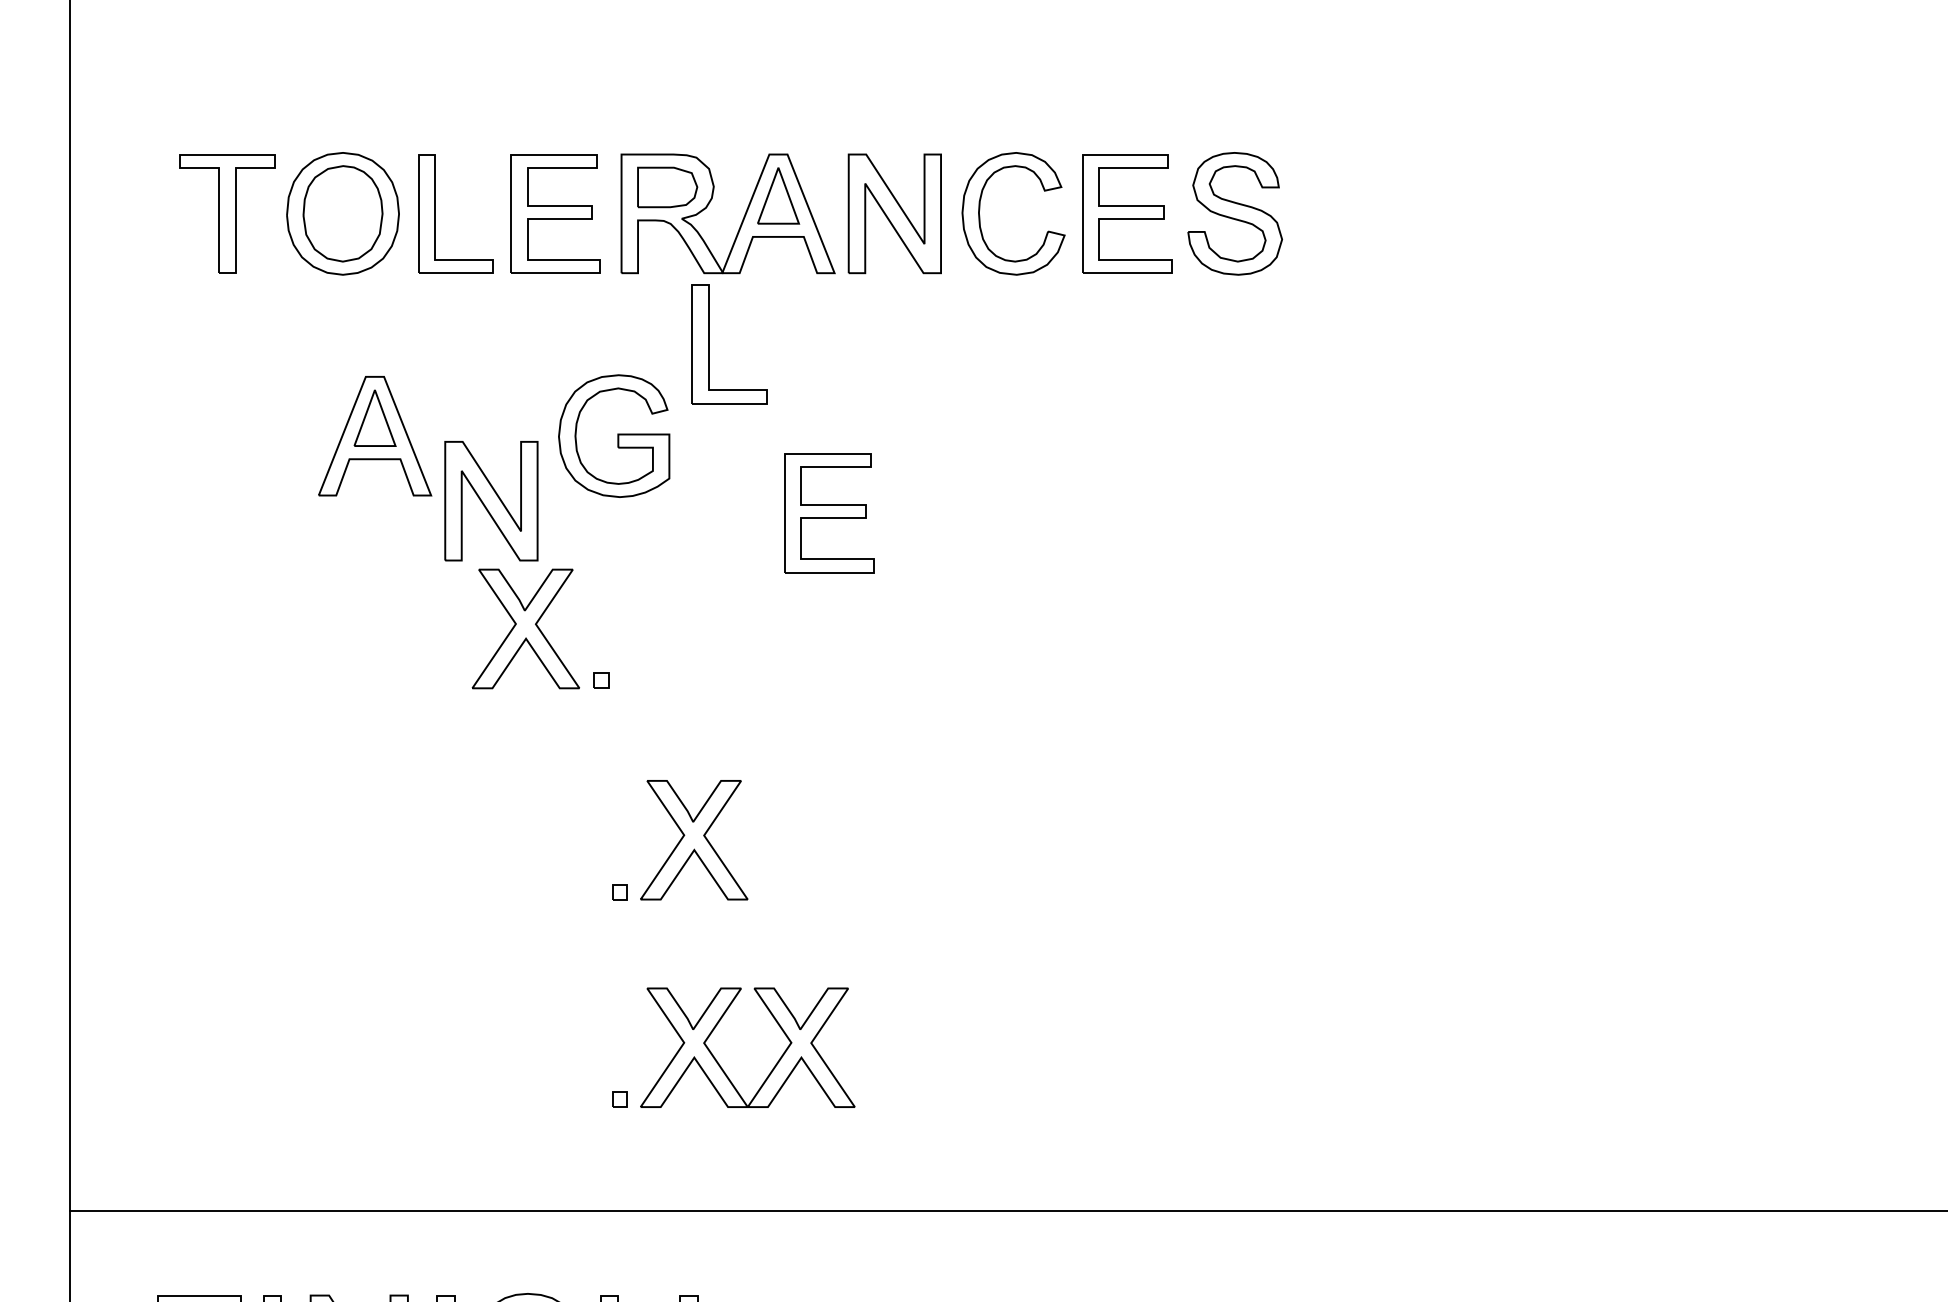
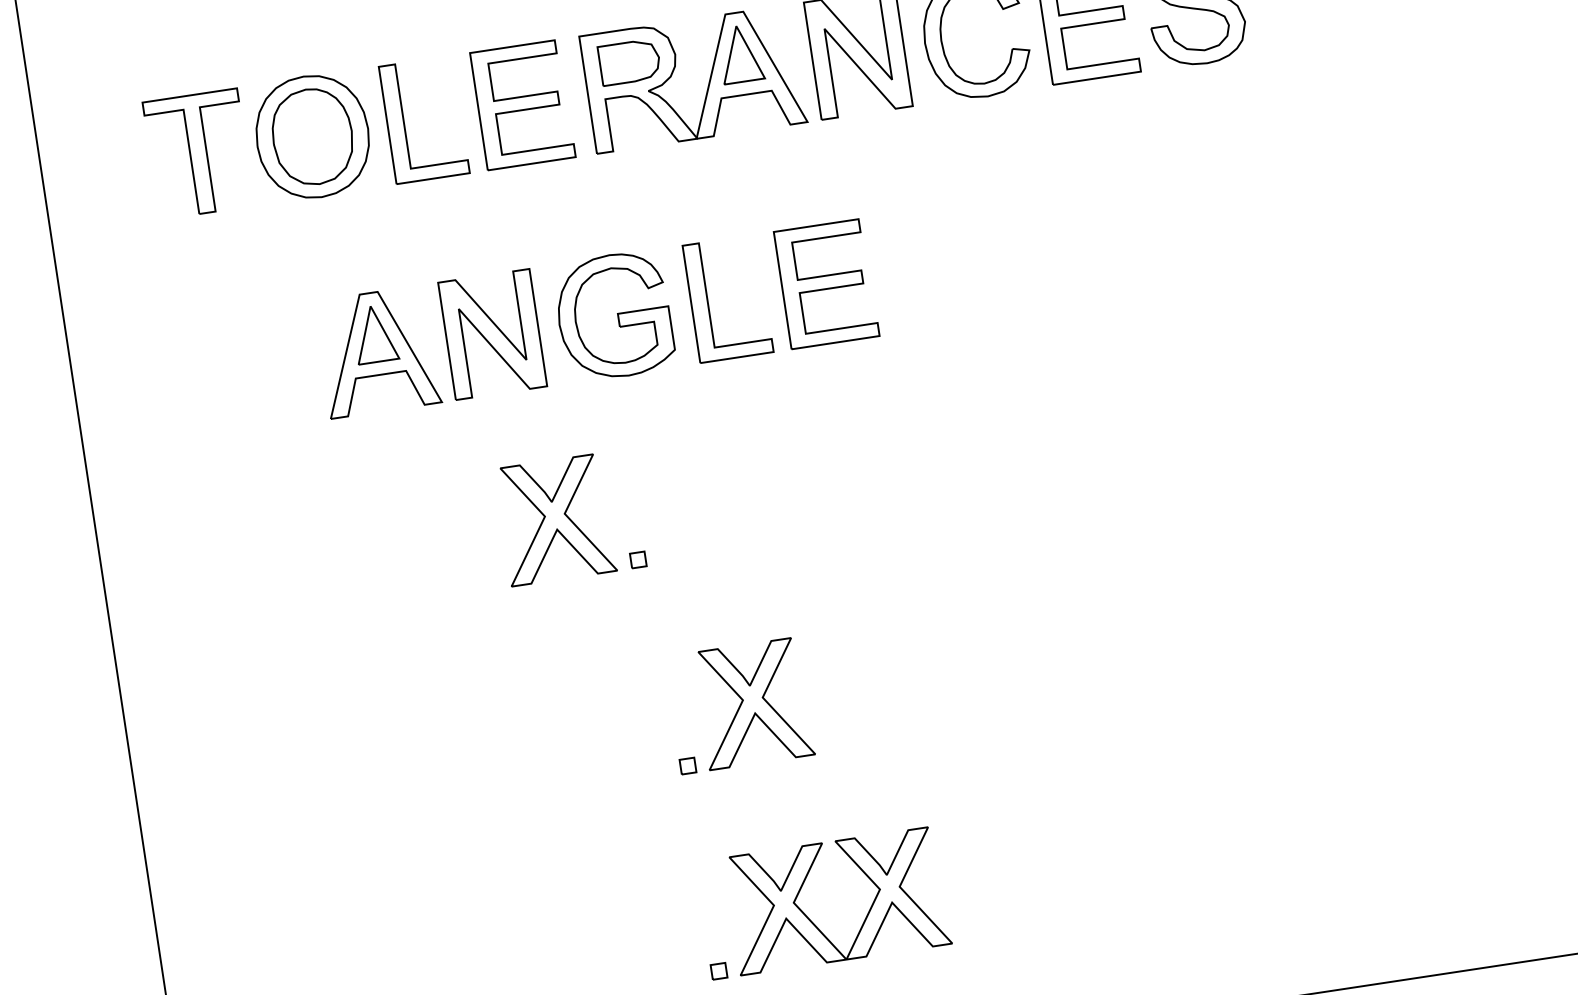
part: (709, 344) -> (708, 302), moved
part: (491, 501) -> (492, 334), moved
part: (829, 513) -> (827, 284), moved

